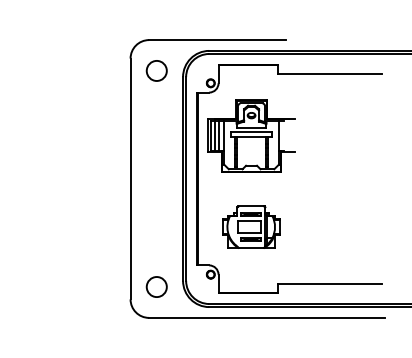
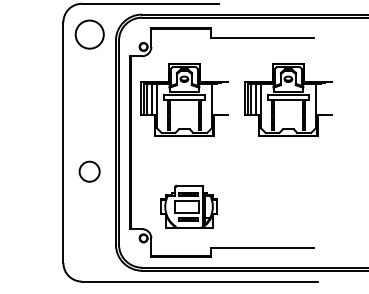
circle: (156, 70) -> (89, 34), size x1.4
part: (355, 135) -> (288, 99), added
part: (251, 226) -> (189, 206), moved
circle: (156, 286) -> (89, 171), moved

